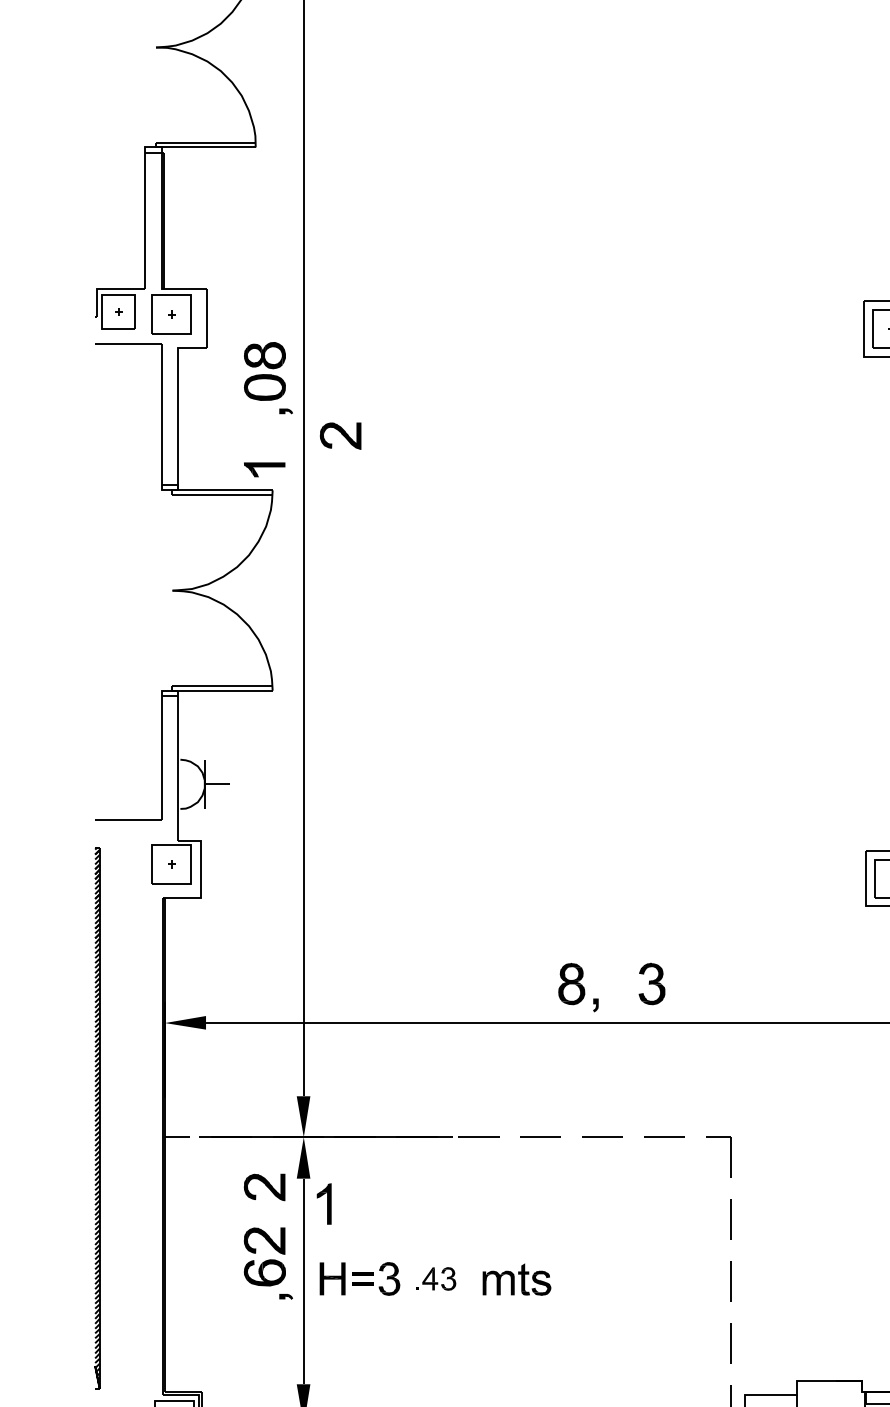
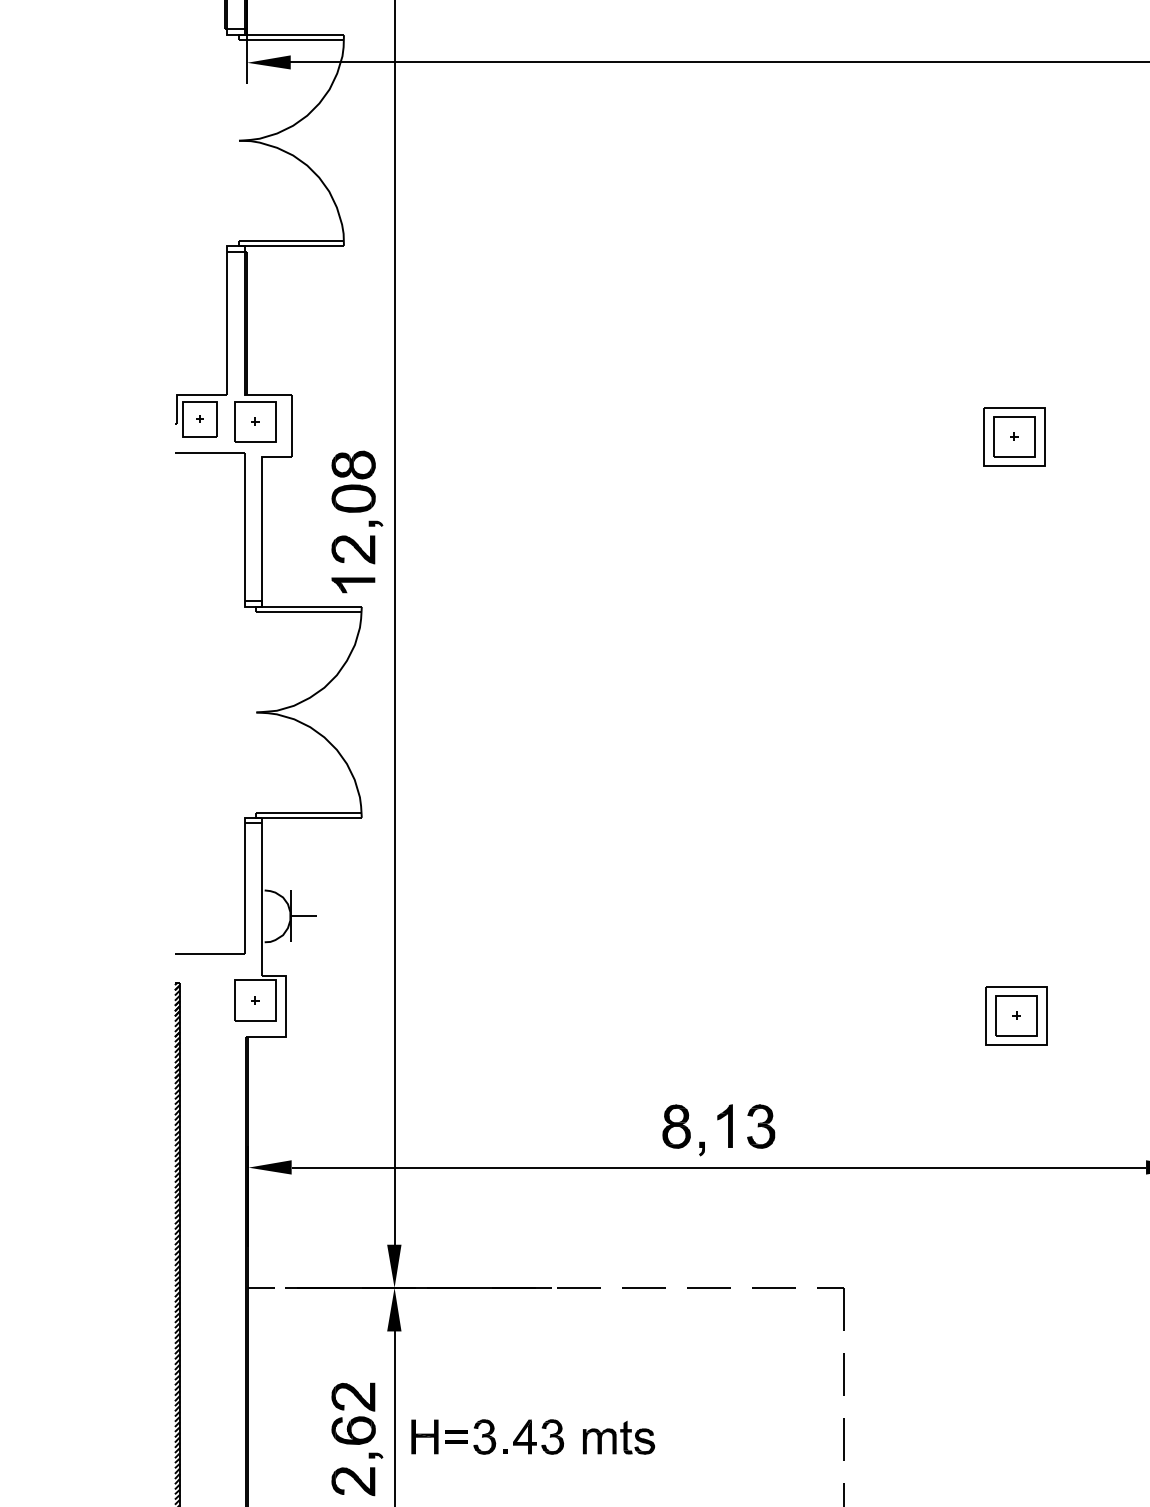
part: (340, 435) -> (353, 549), moved
part: (264, 1187) -> (353, 1481), moved
part: (323, 1203) -> (724, 1125), moved
part: (435, 1278) -> (533, 1436), size x1.43

